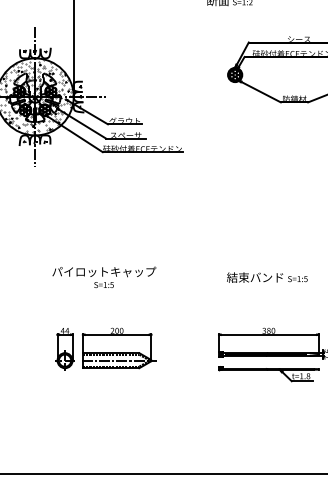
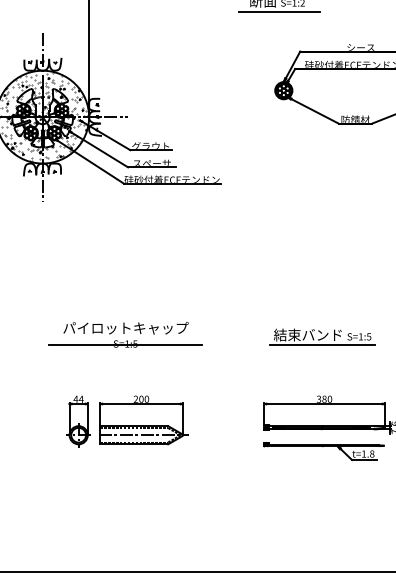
line: (231, 9) -> (279, 11), added
line: (103, 286) -> (125, 345), added
line: (267, 286) -> (322, 345), added

